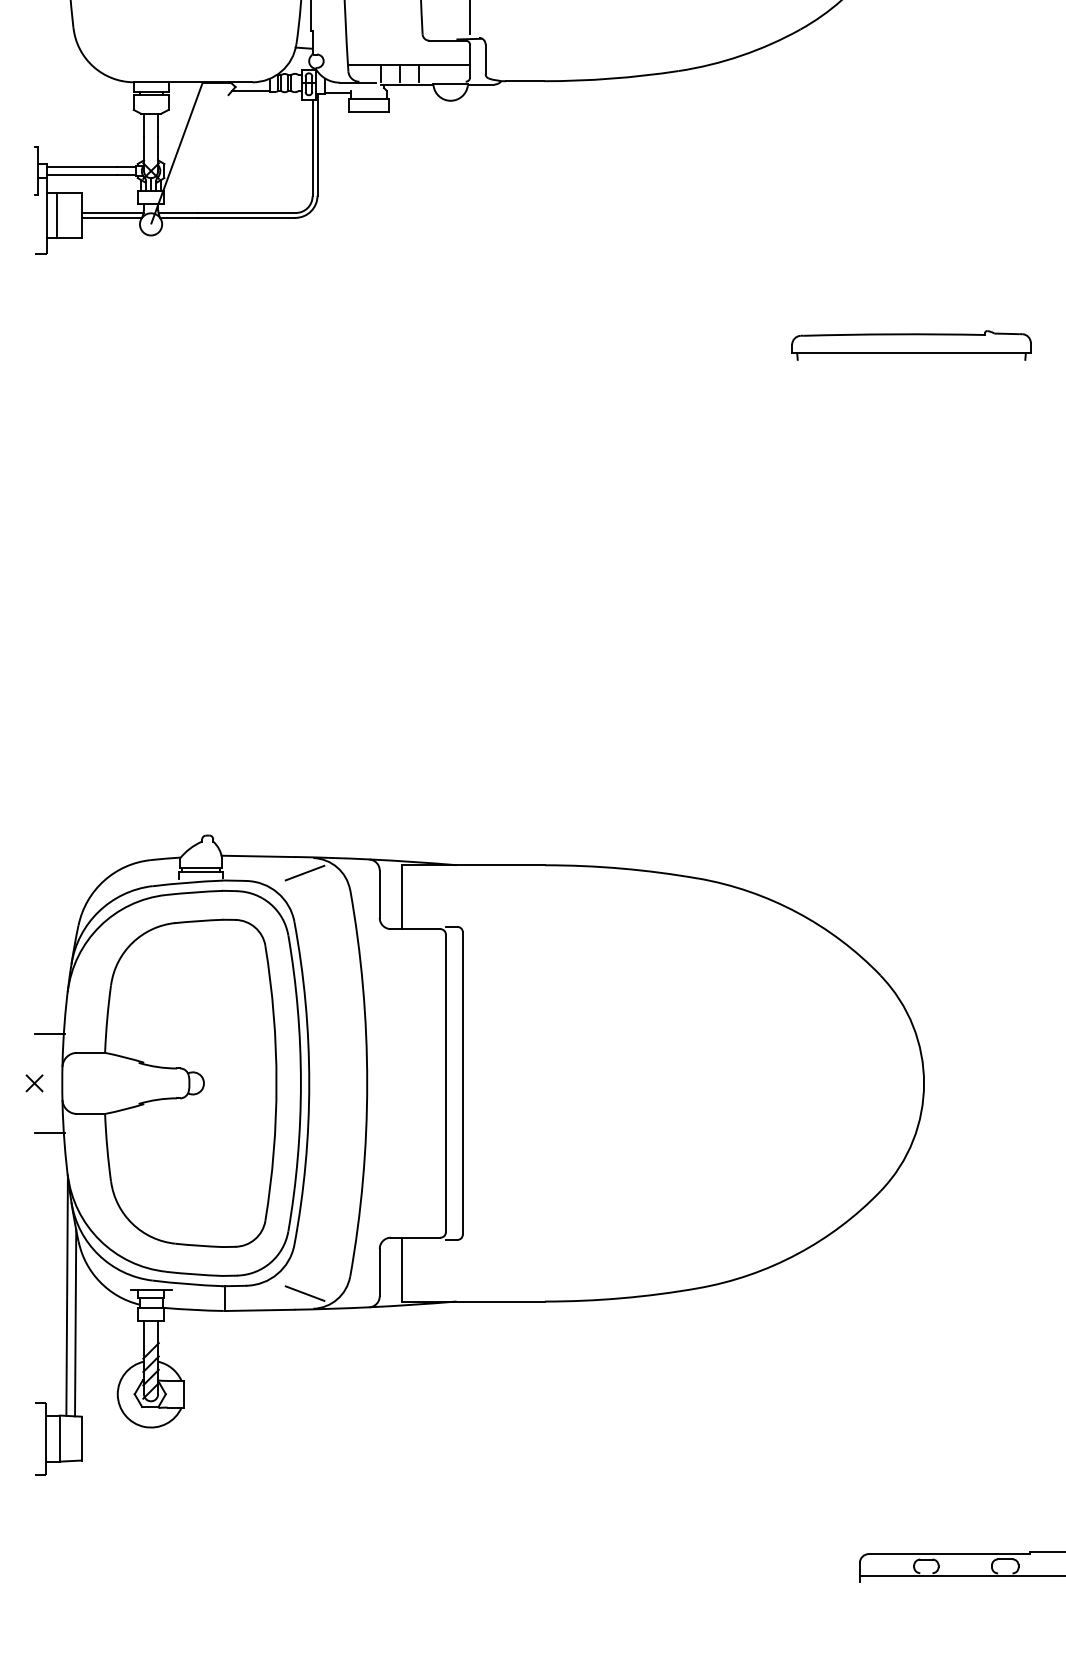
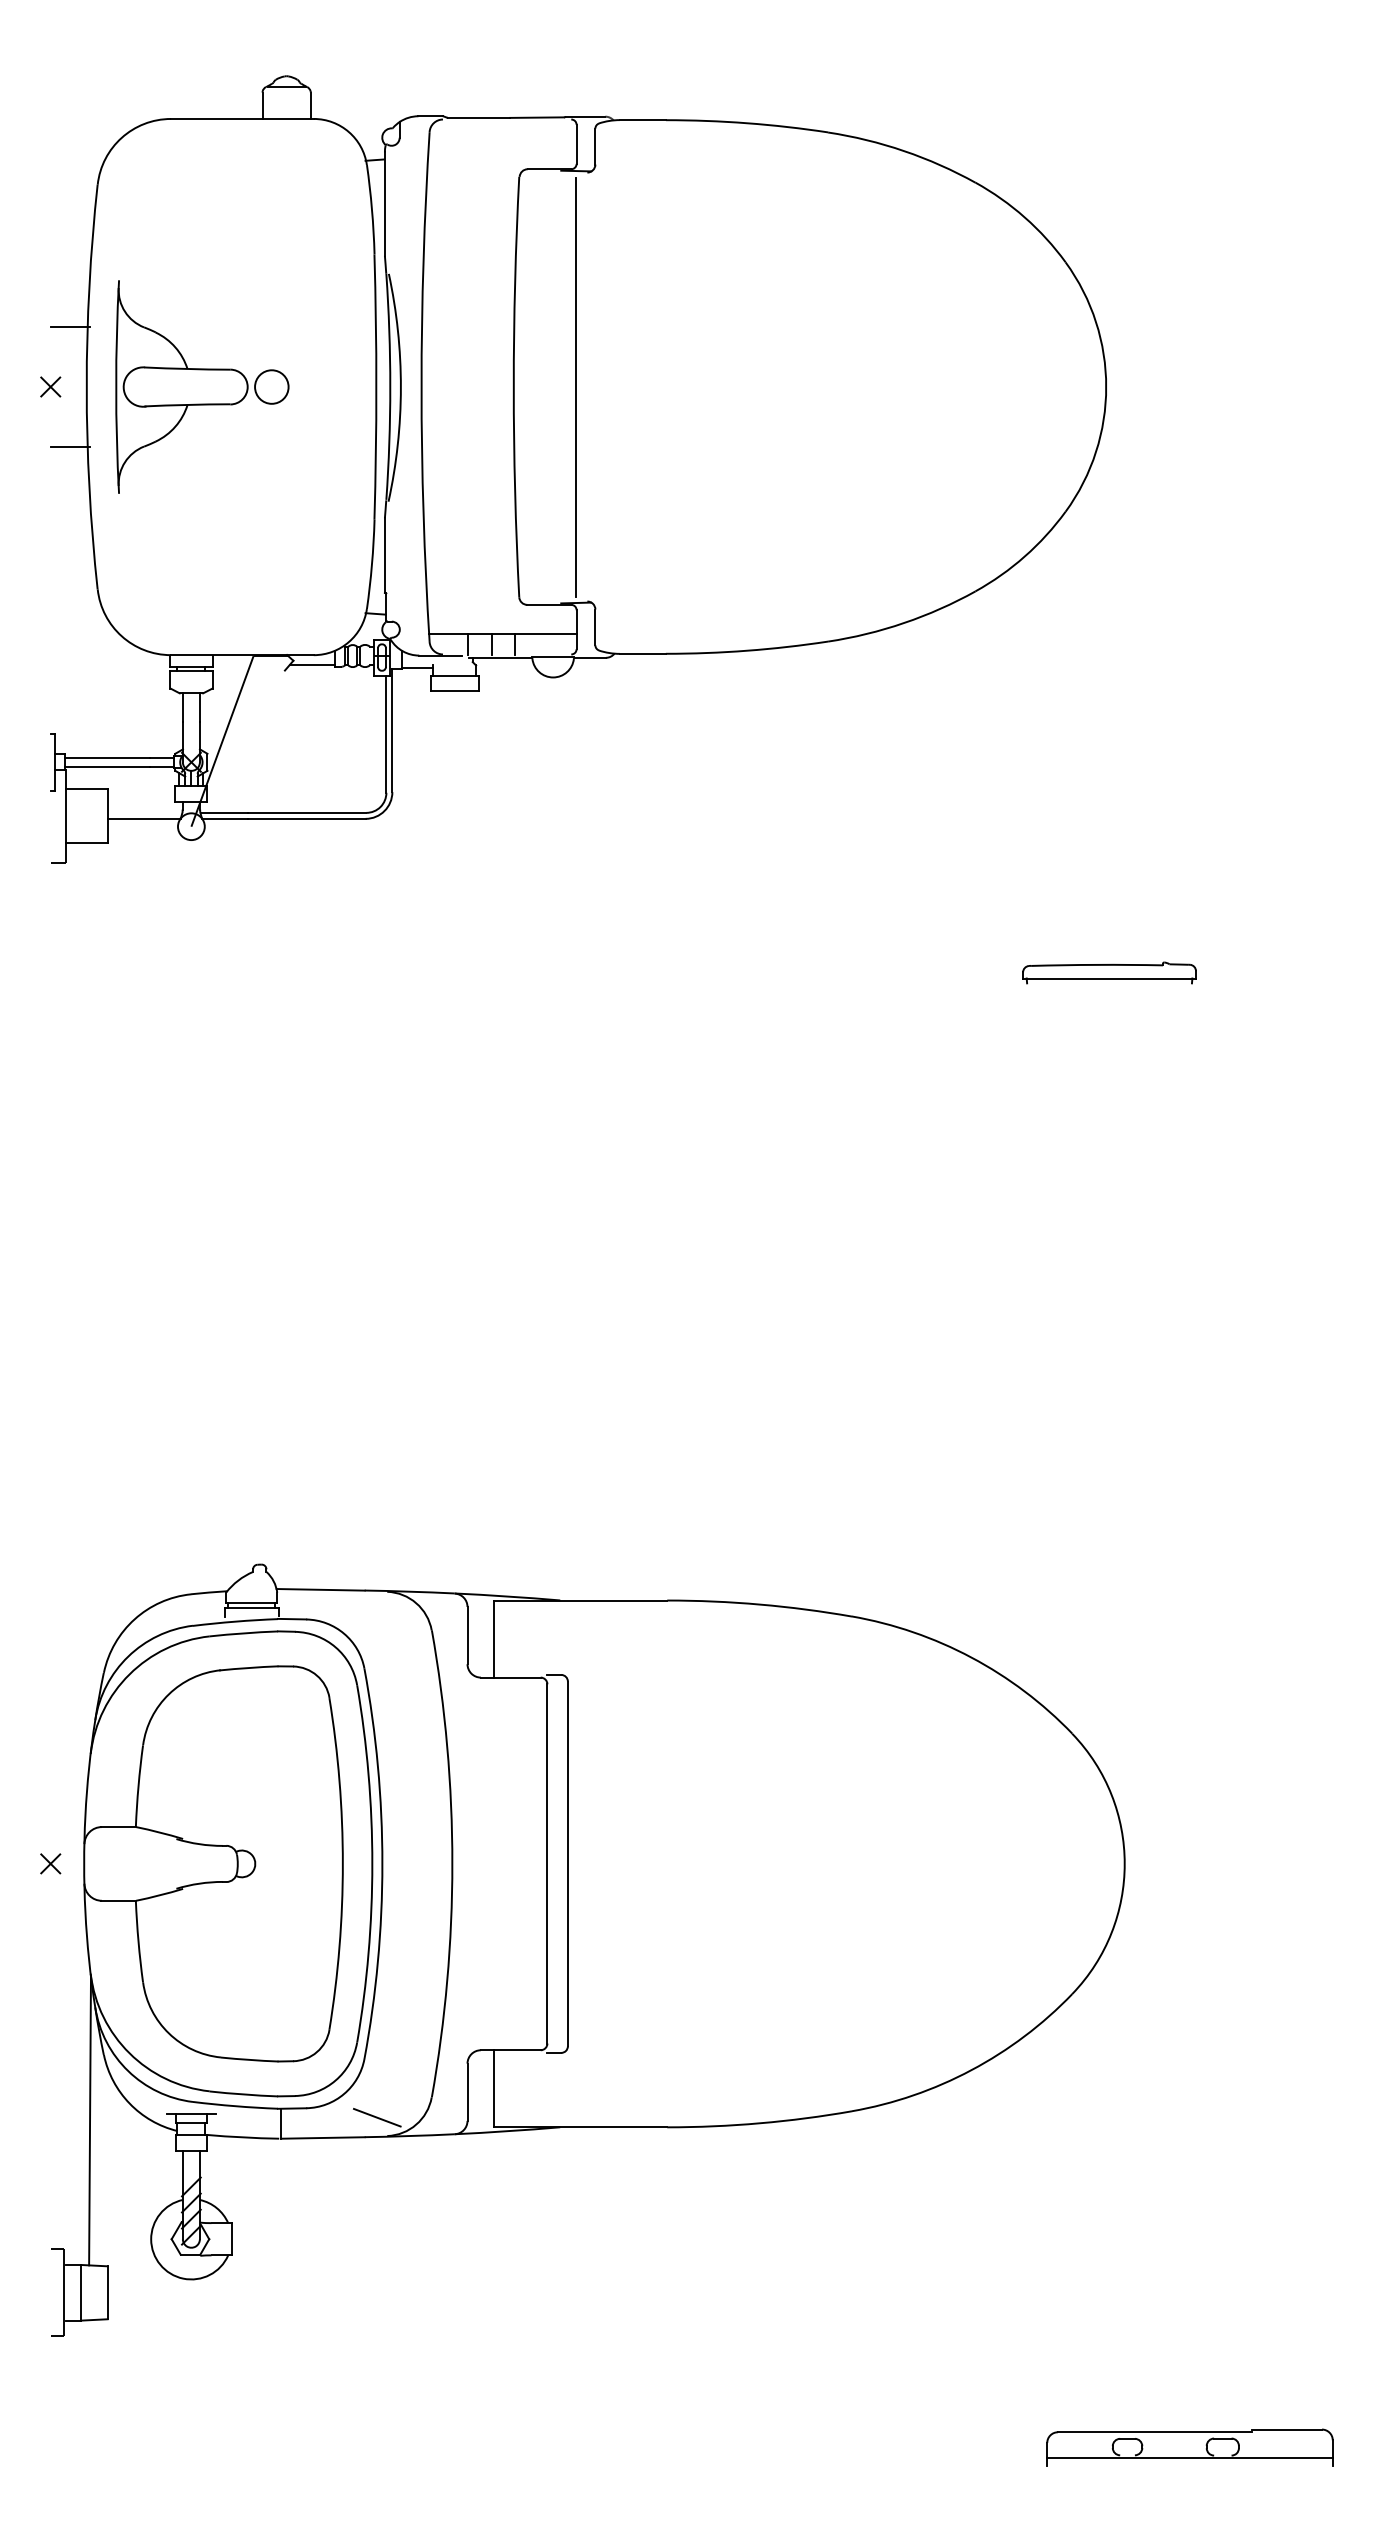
line: (113, 212) -> (145, 812), removed
line: (56, 215) -> (77, 815), removed
part: (911, 345) -> (1109, 972), size x0.6
line: (304, 872) -> (376, 1609), removed
line: (49, 1034) -> (68, 1804), removed
line: (49, 1132) -> (68, 1923), removed
line: (75, 1322) -> (100, 2152), removed

